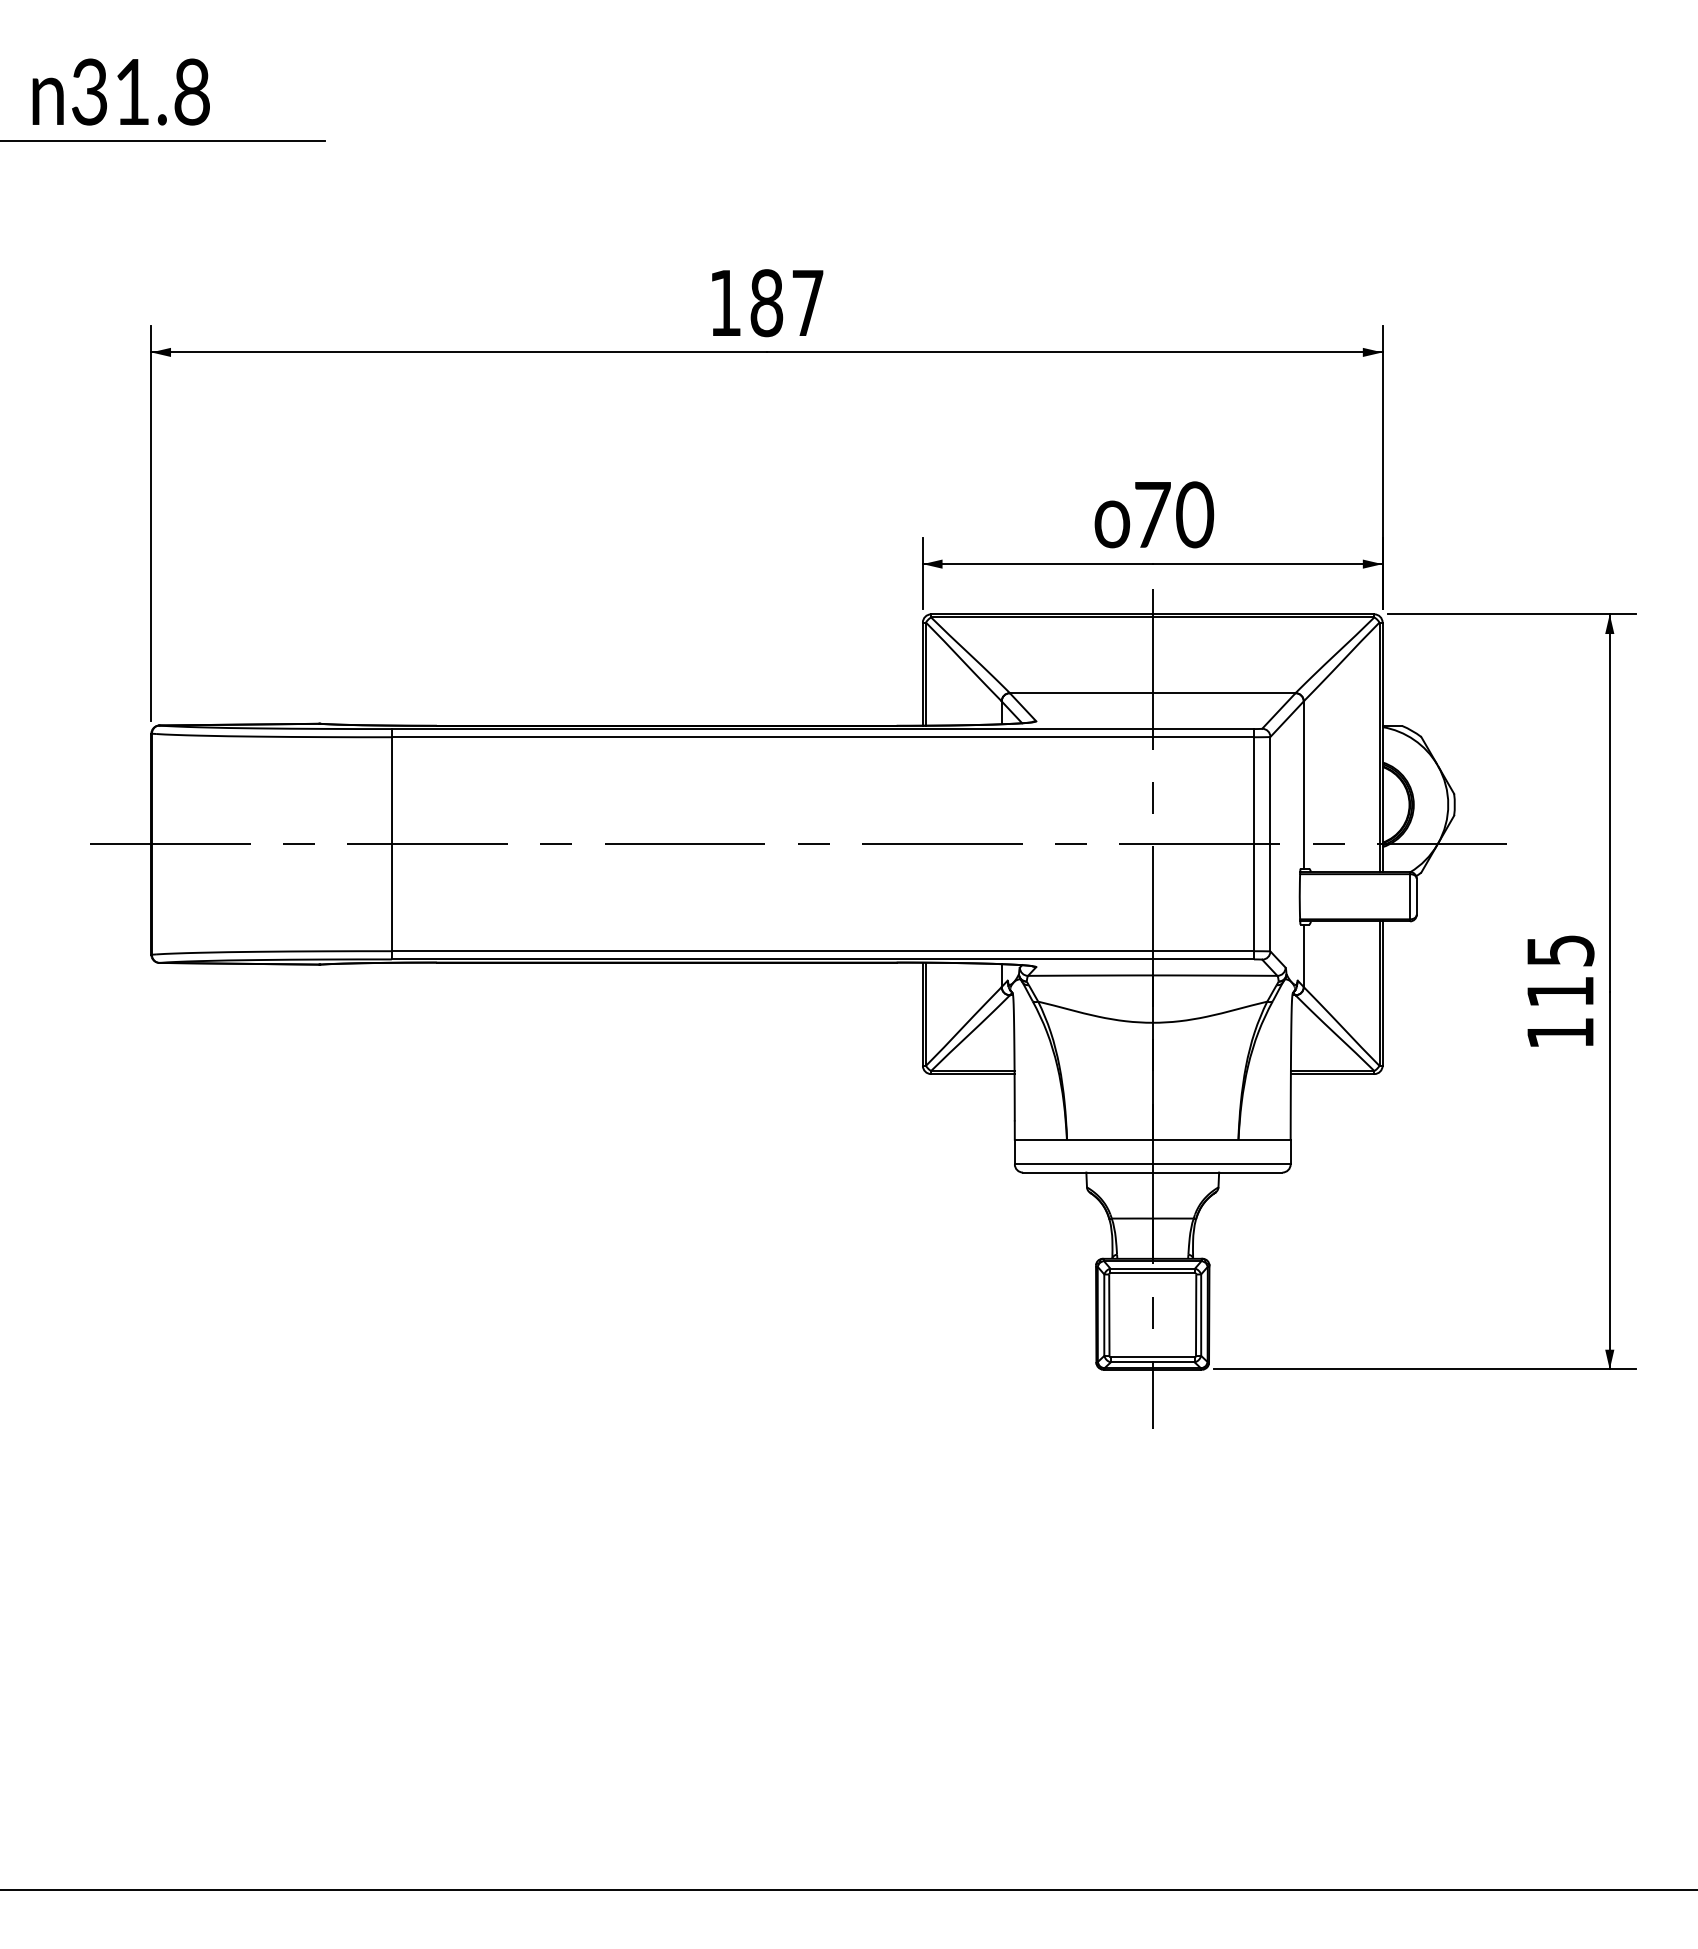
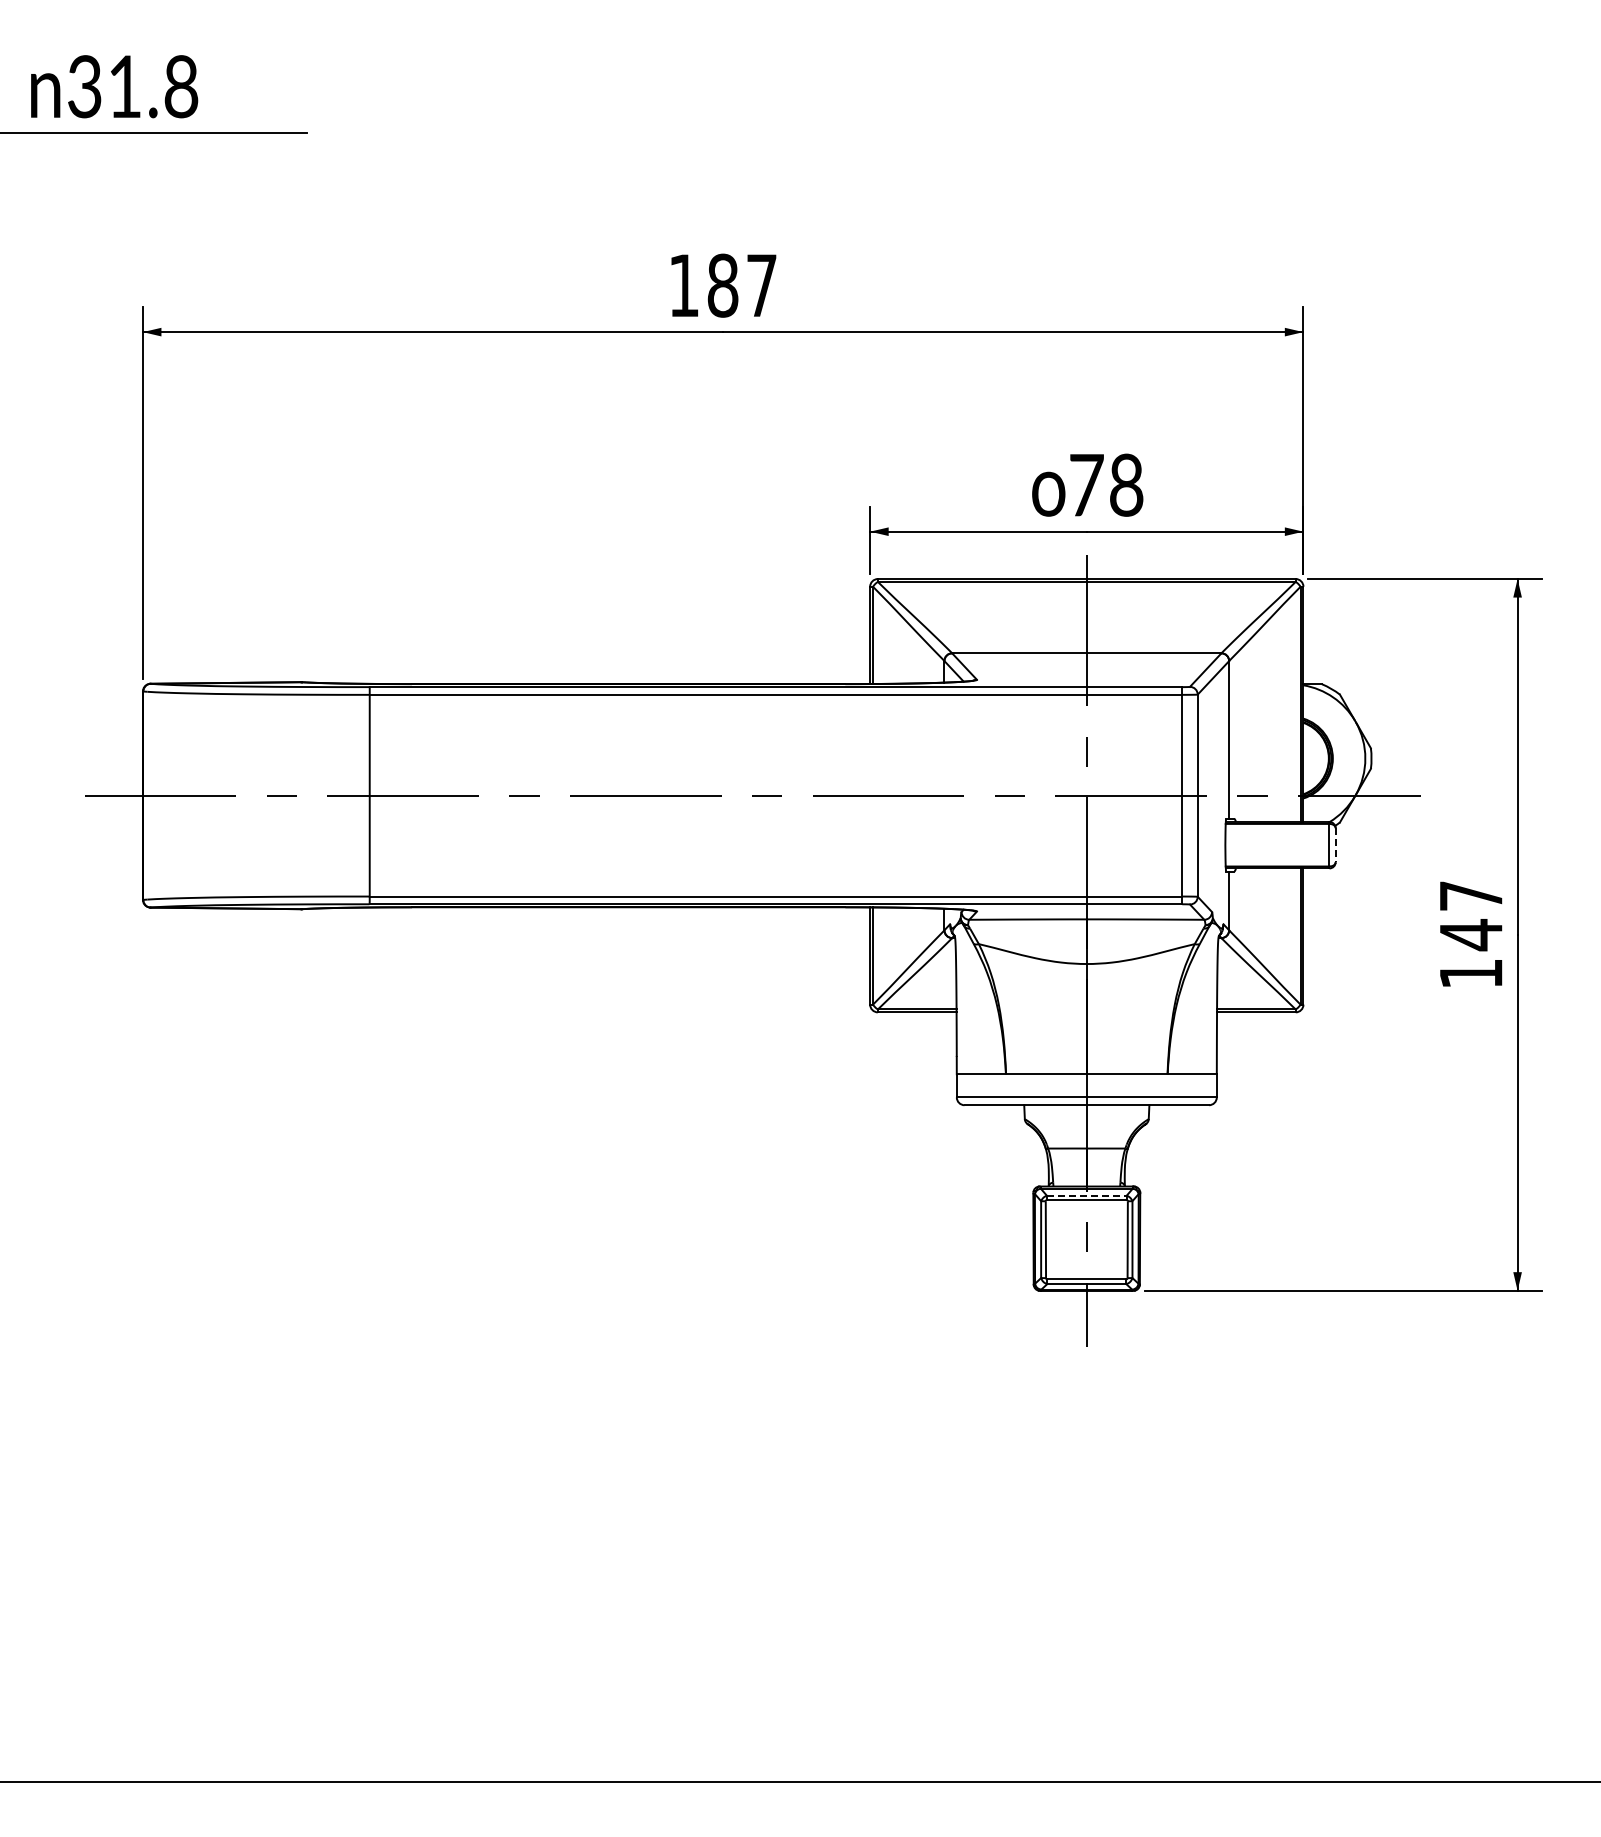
text: (1194, 515) -> (1126, 485), 70 -> 78
line: (1416, 897) -> (1335, 845), solid -> dashed
text: (1560, 972) -> (1471, 916), 115 -> 147
line: (1152, 1268) -> (1086, 1195), solid -> dashed

